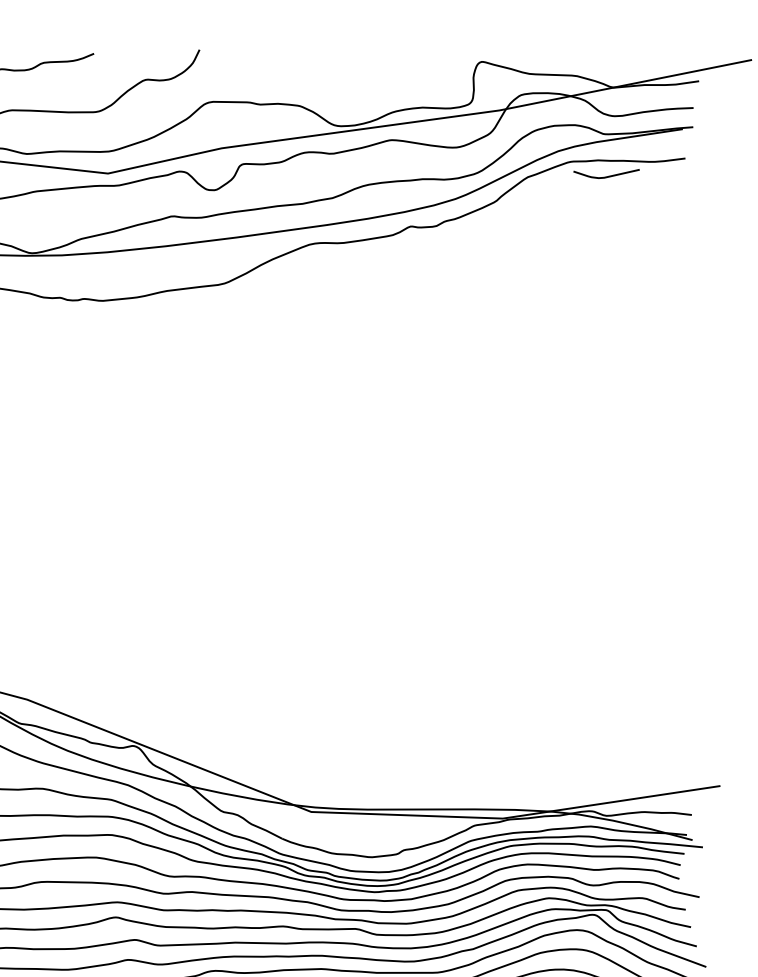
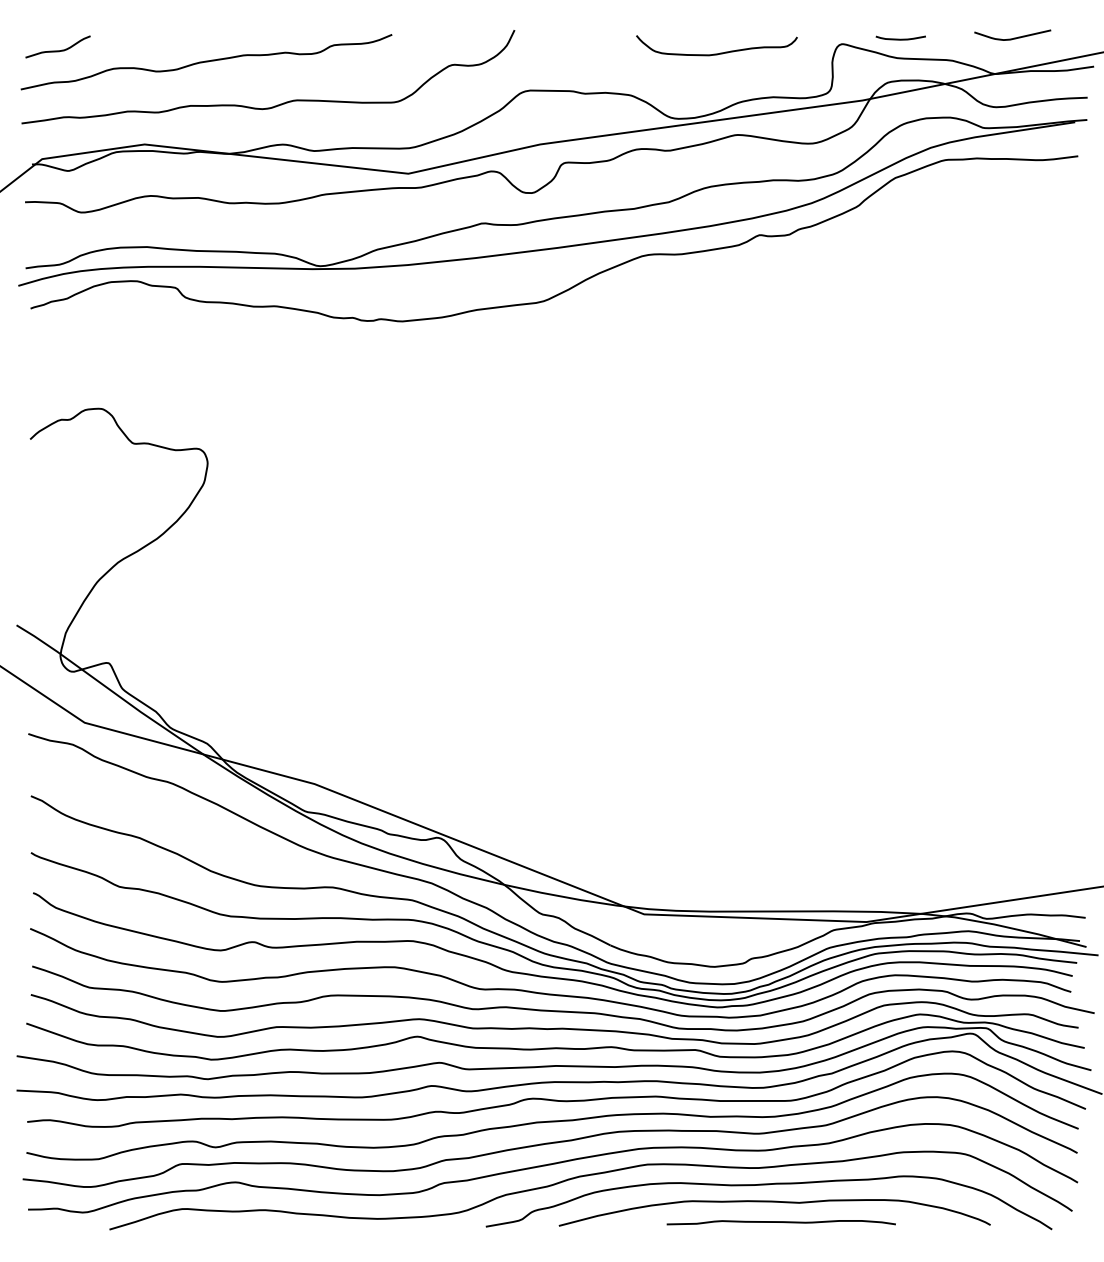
curve: (532, 56) -> (900, 38), added
curve: (373, 69) -> (716, 53), added
curve: (607, 175) -> (1013, 37), moved

